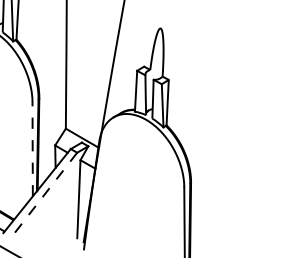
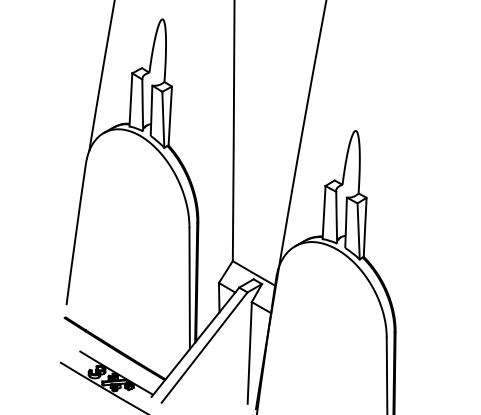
line: (32, 149) -> (189, 288), dashed -> solid
line: (44, 195) -> (204, 347), dashed -> solid

